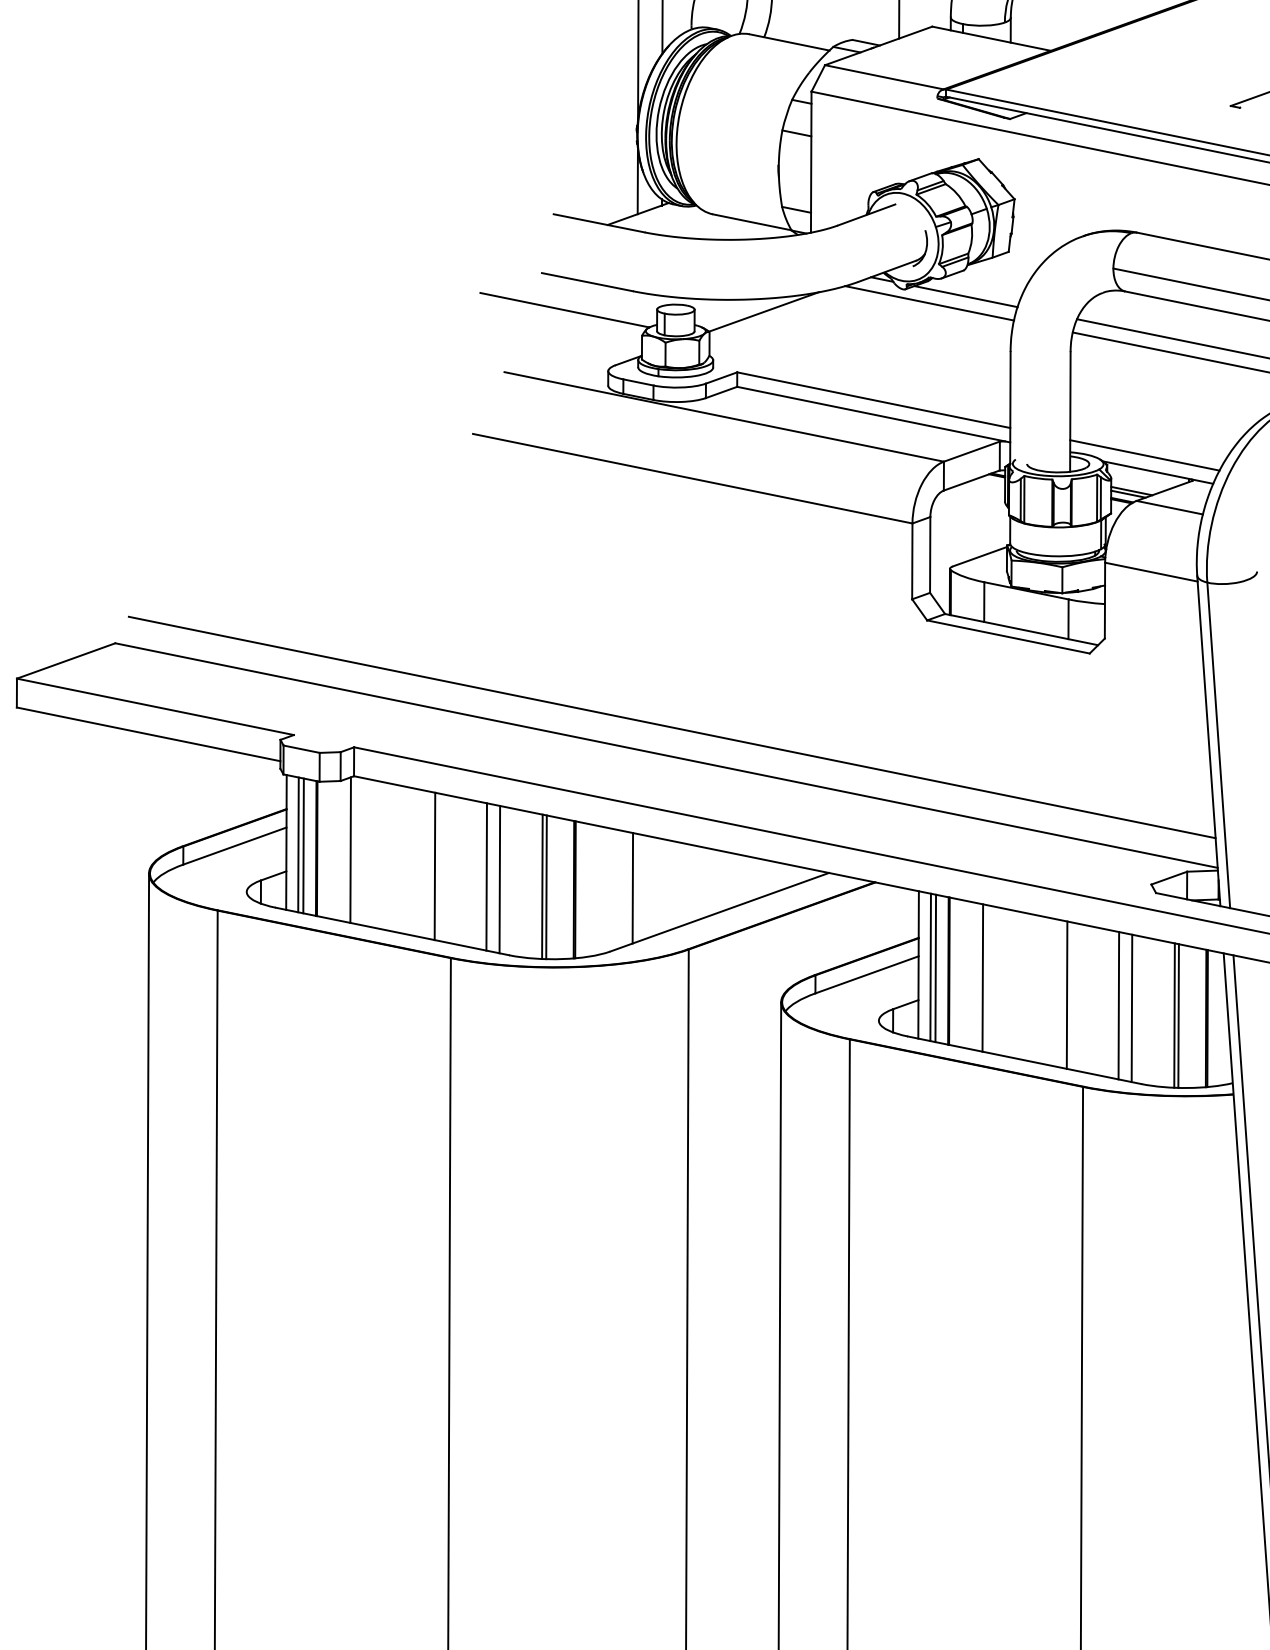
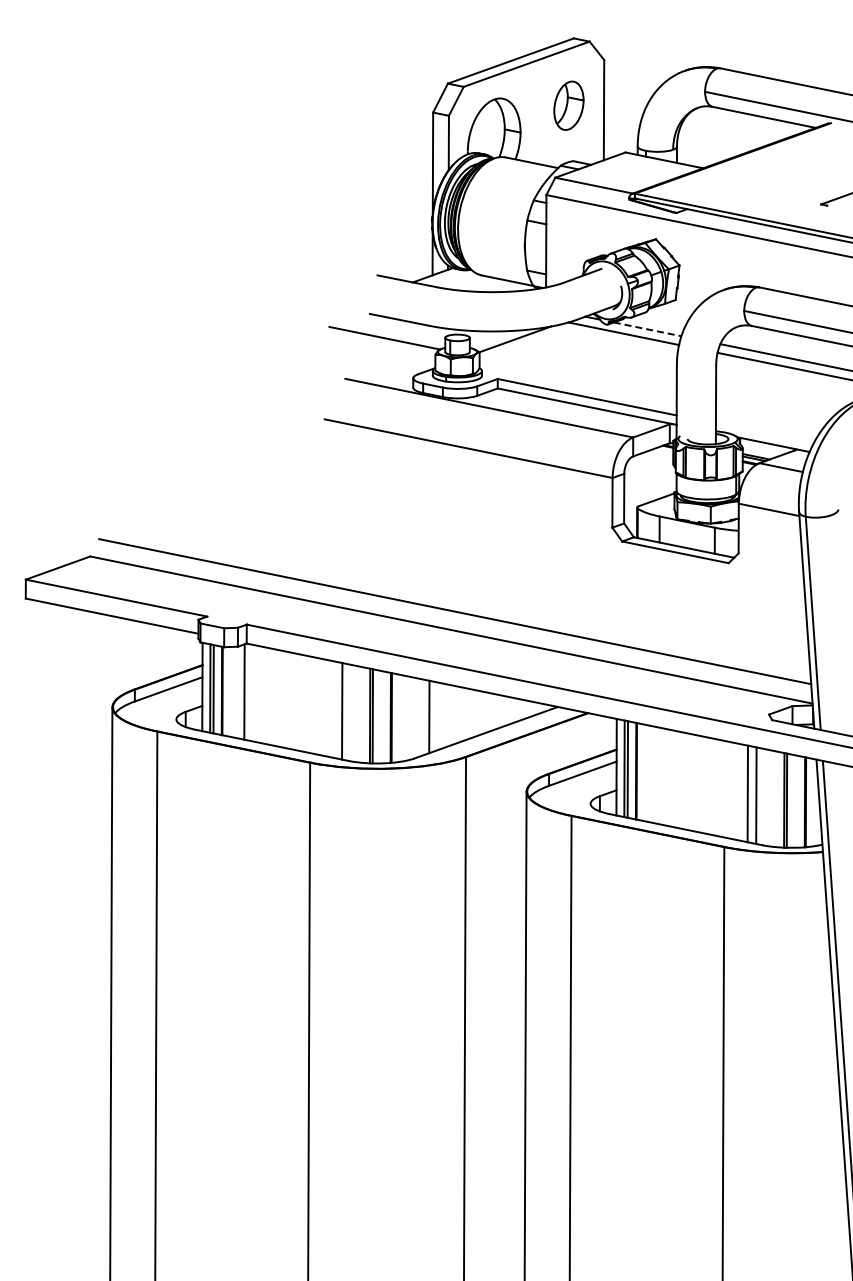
line: (965, 296) -> (647, 329), solid -> dashed
line: (1144, 455) -> (764, 433), removed
line: (434, 866) -> (299, 702), removed
line: (486, 876) -> (333, 709), removed
line: (982, 977) -> (658, 775), removed
line: (1066, 994) -> (713, 786), removed

